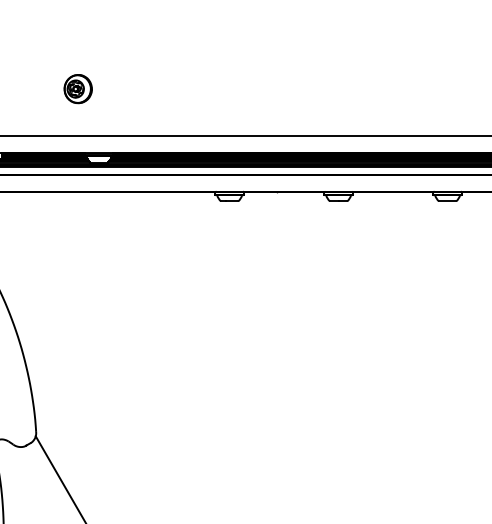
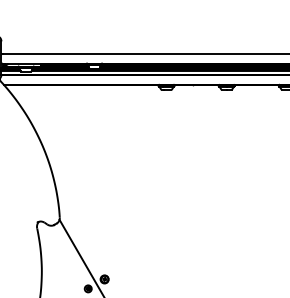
part: (77, 87) -> (82, 27), removed

